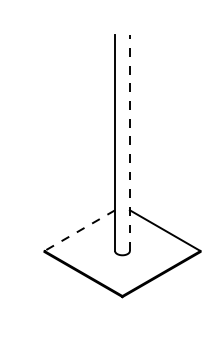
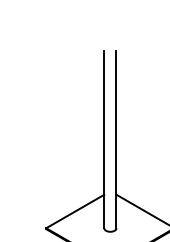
line: (129, 142) -> (116, 138), dashed -> solid
line: (79, 230) -> (75, 211), dashed -> solid

